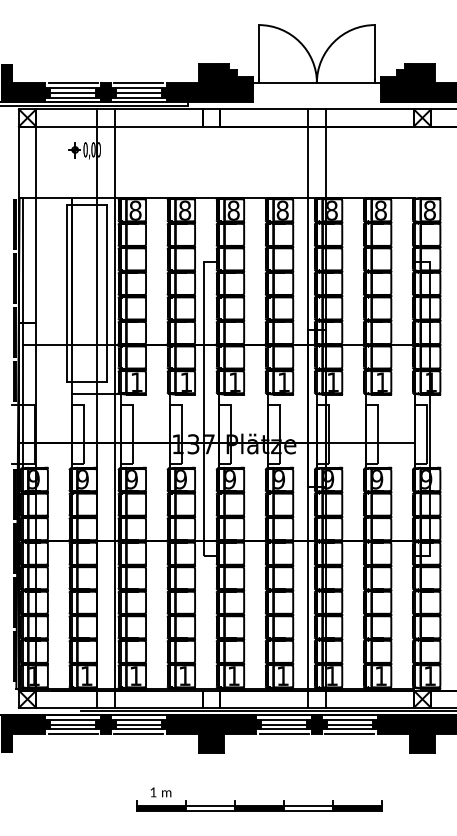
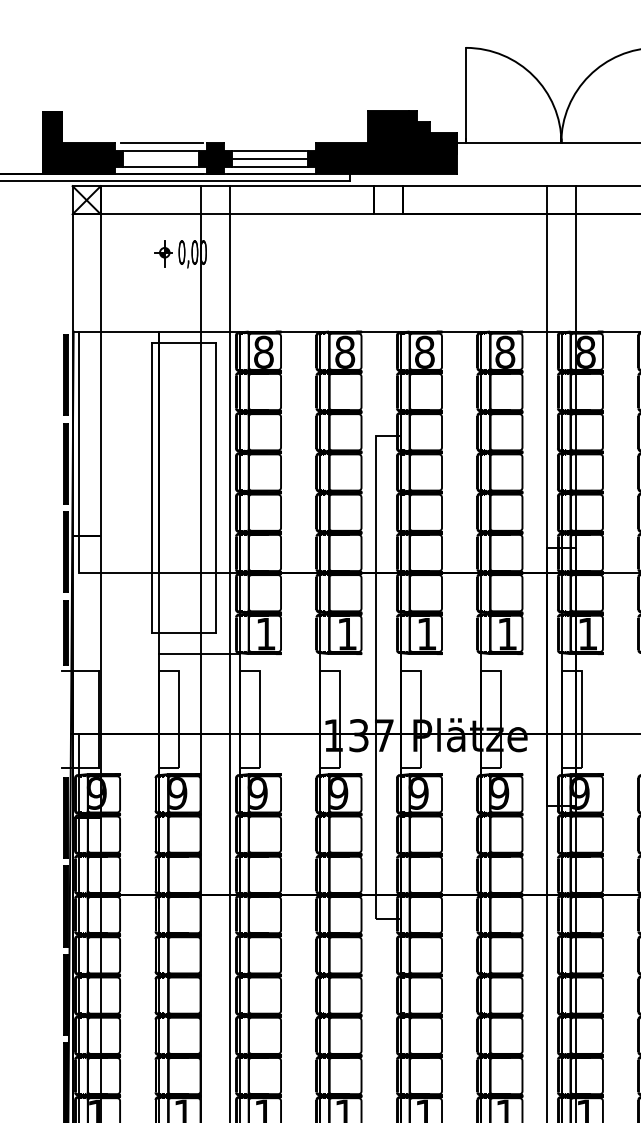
line: (138, 83) -> (268, 143), removed
line: (72, 92) -> (160, 158), removed
line: (22, 394) -> (78, 653), removed

